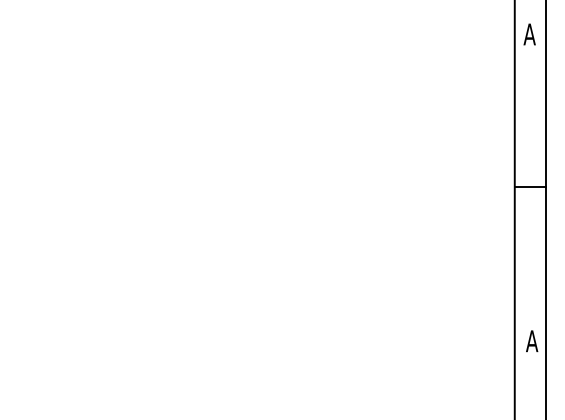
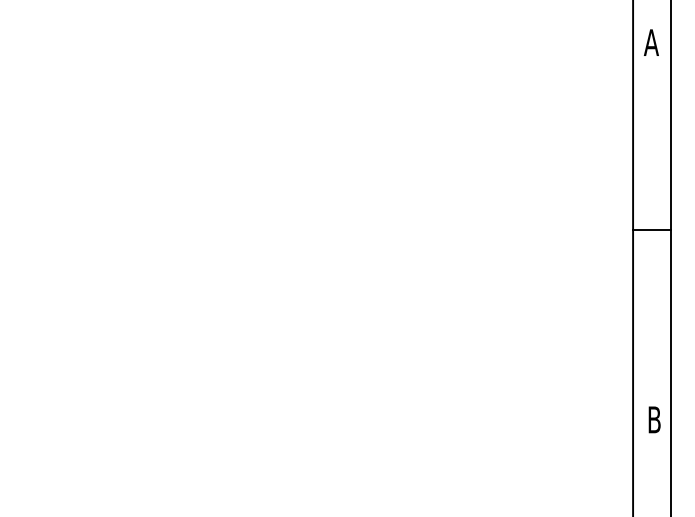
text: (531, 340) -> (653, 419), A -> B

